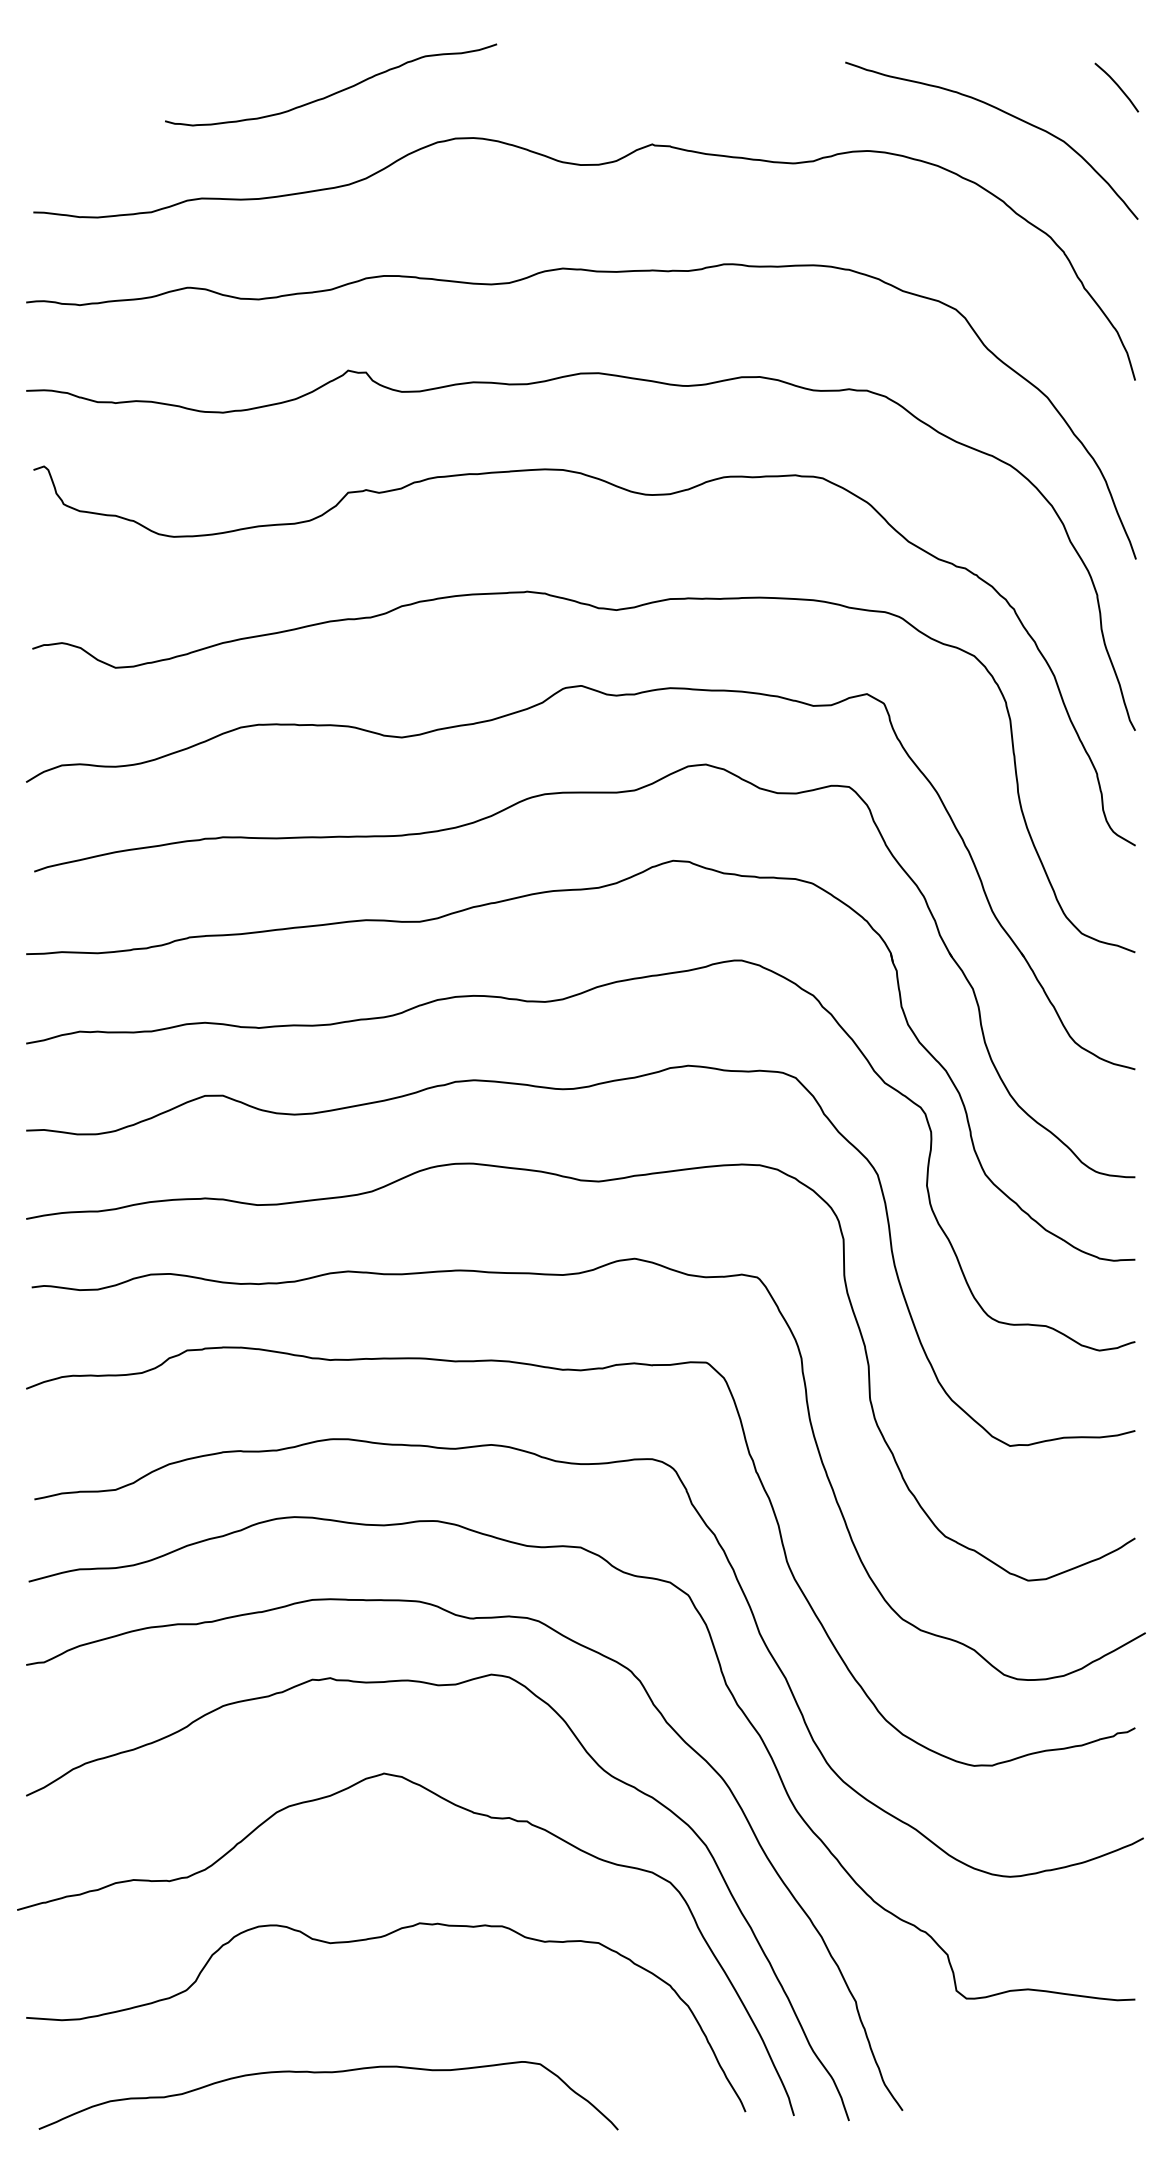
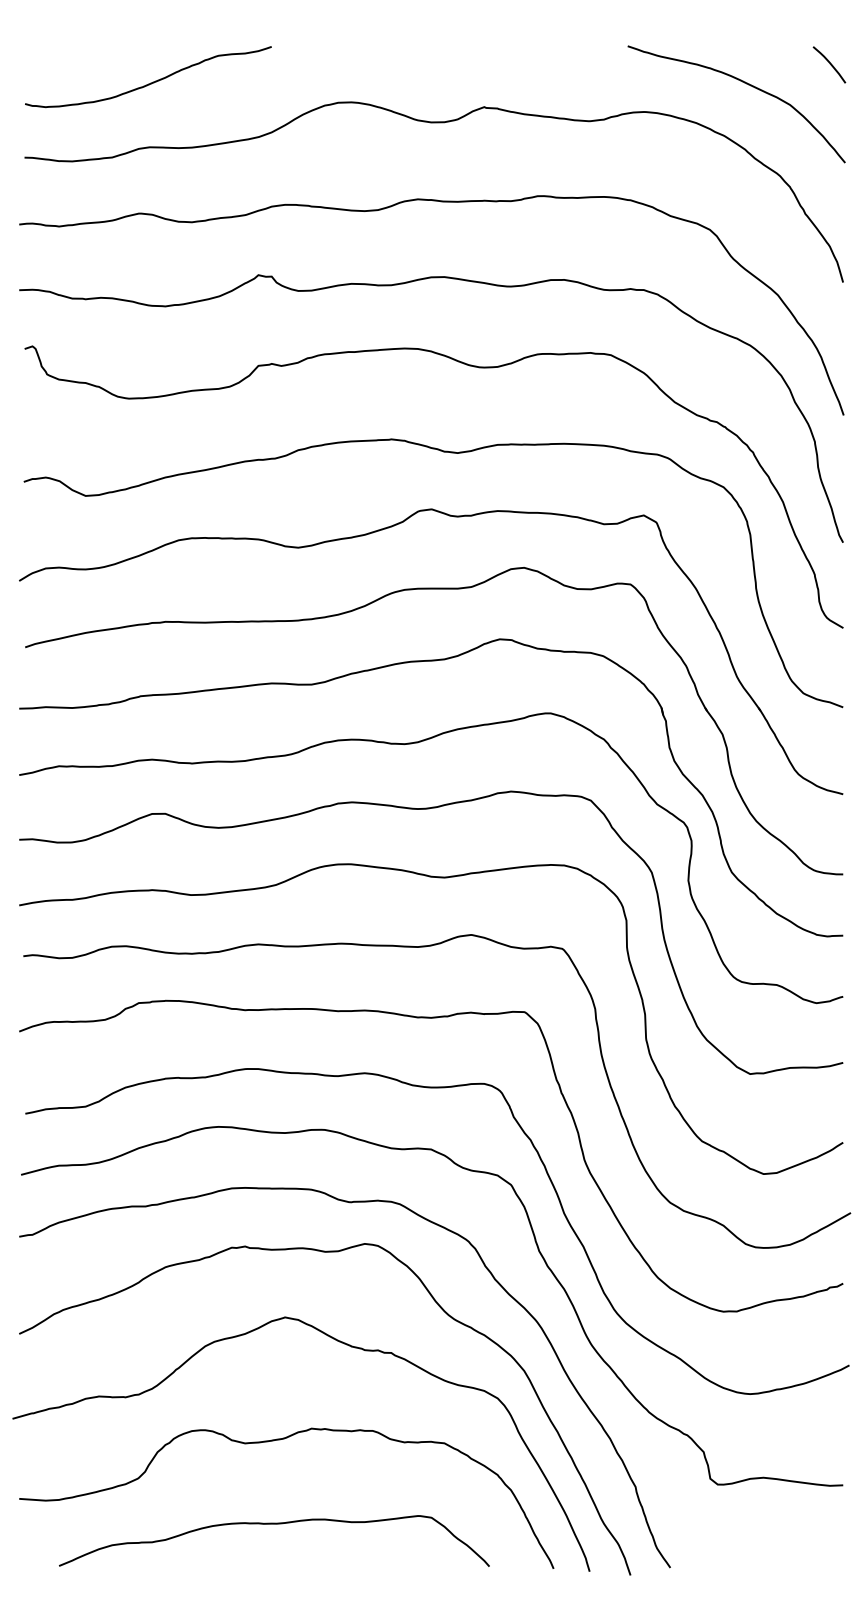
curve: (334, 92) -> (150, 82), moved
curve: (328, 2073) -> (274, 1524), moved

